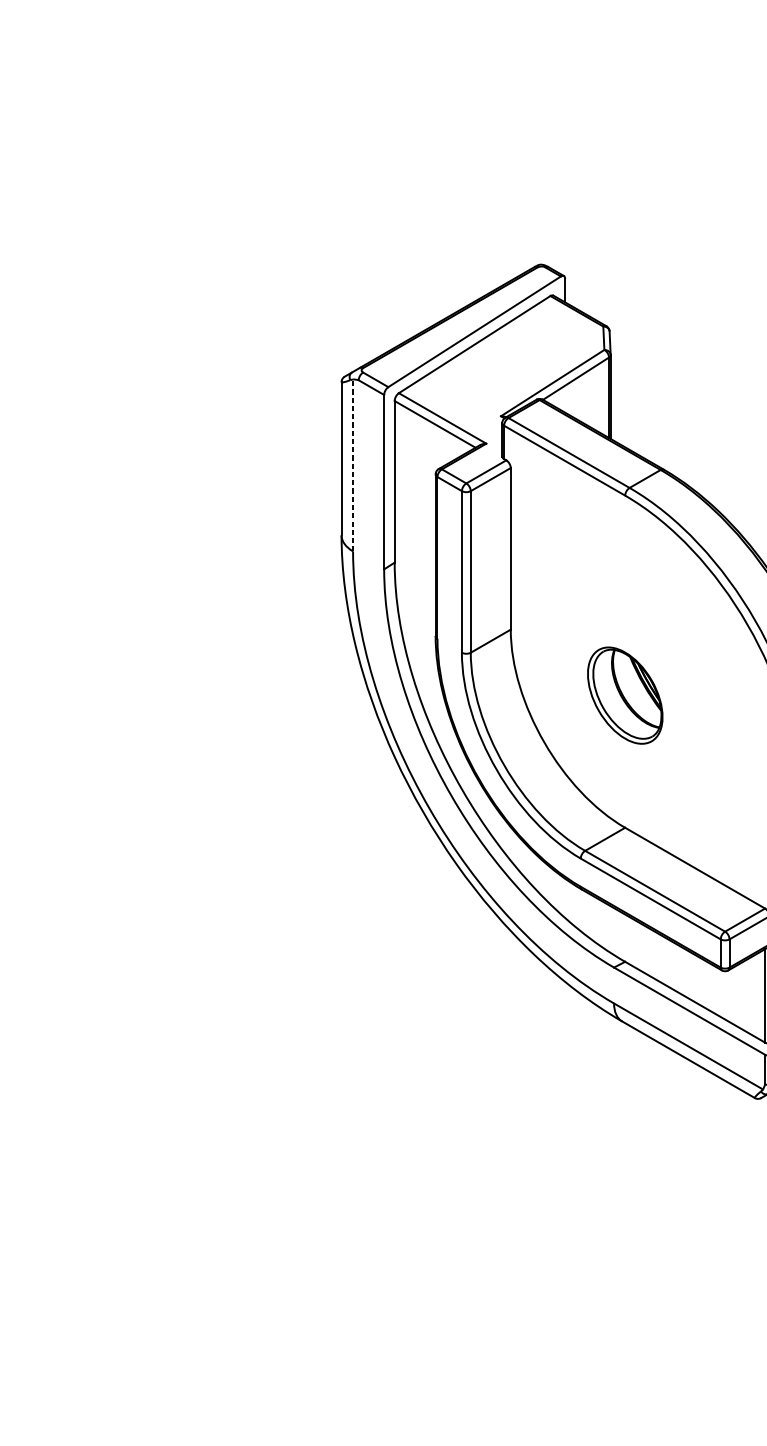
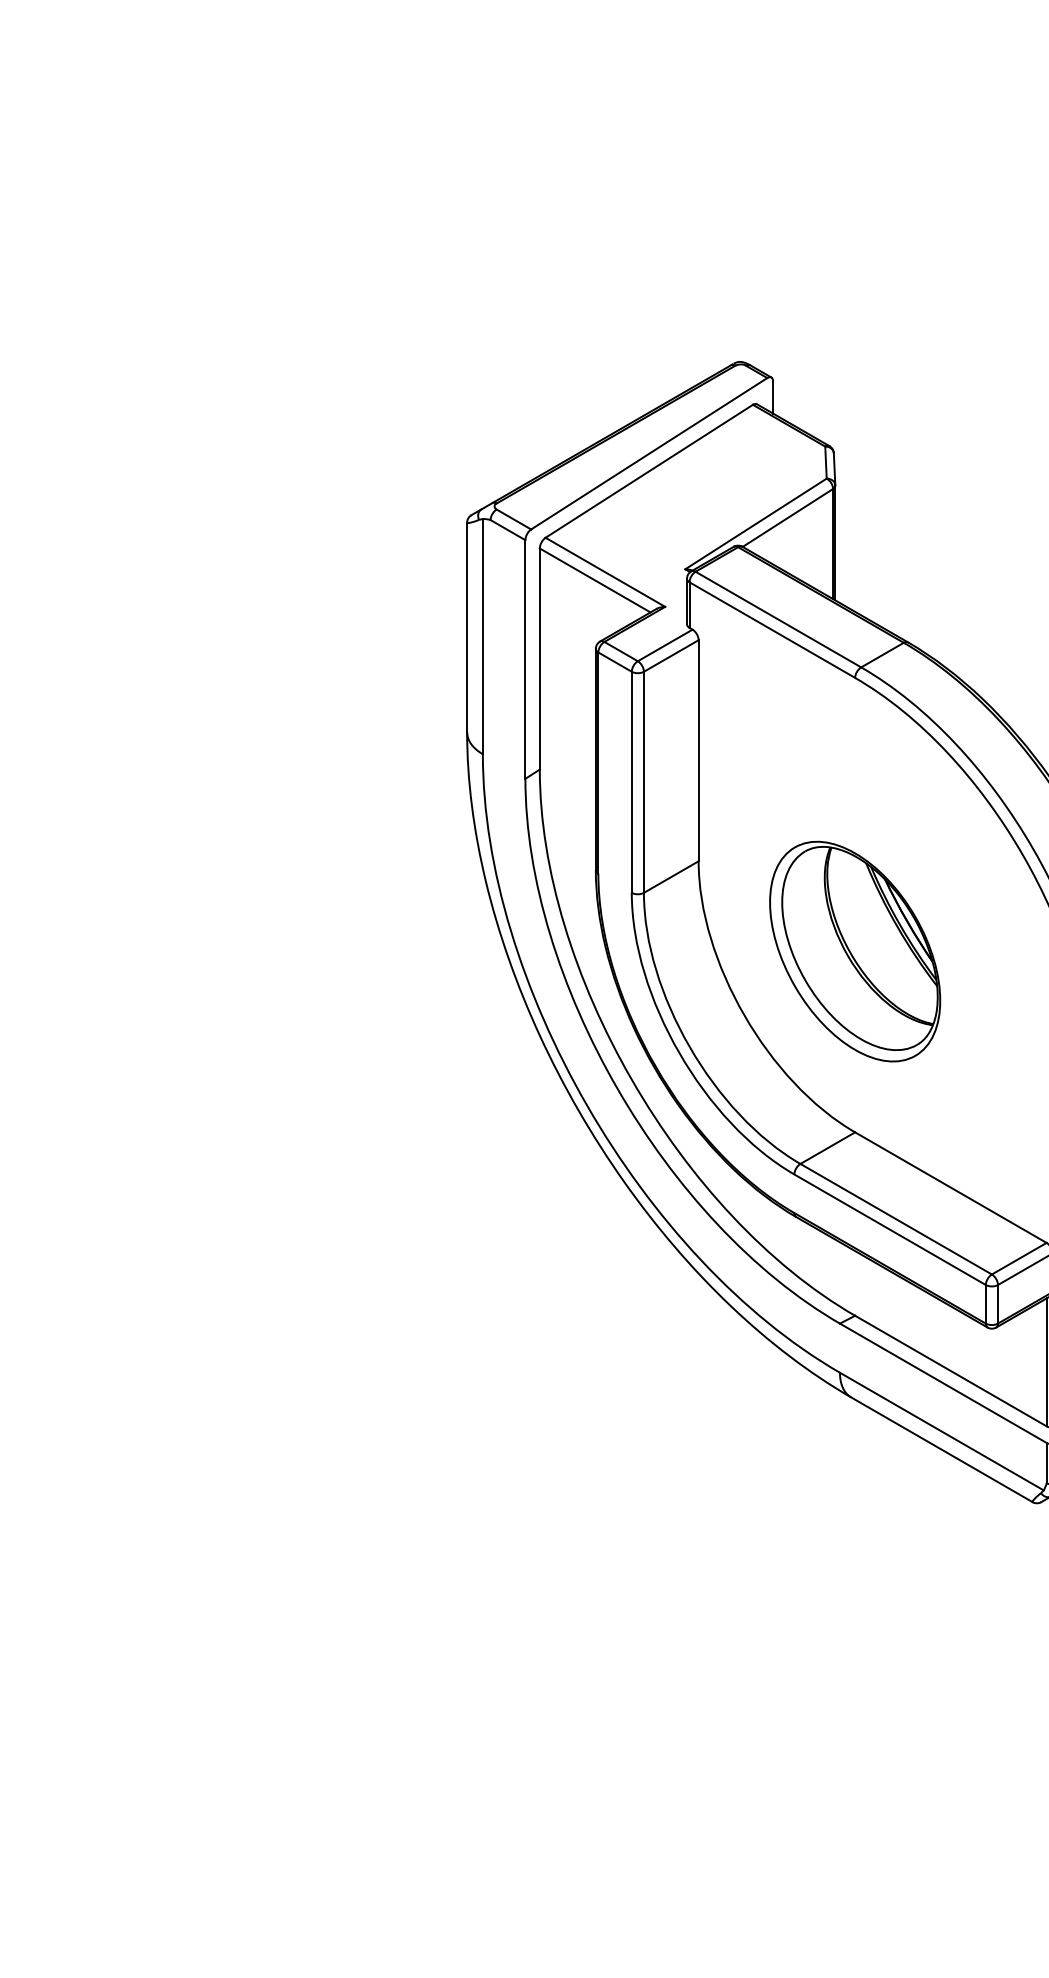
line: (352, 465) -> (482, 636), dashed -> solid
part: (625, 695) -> (855, 951), size x1.67

